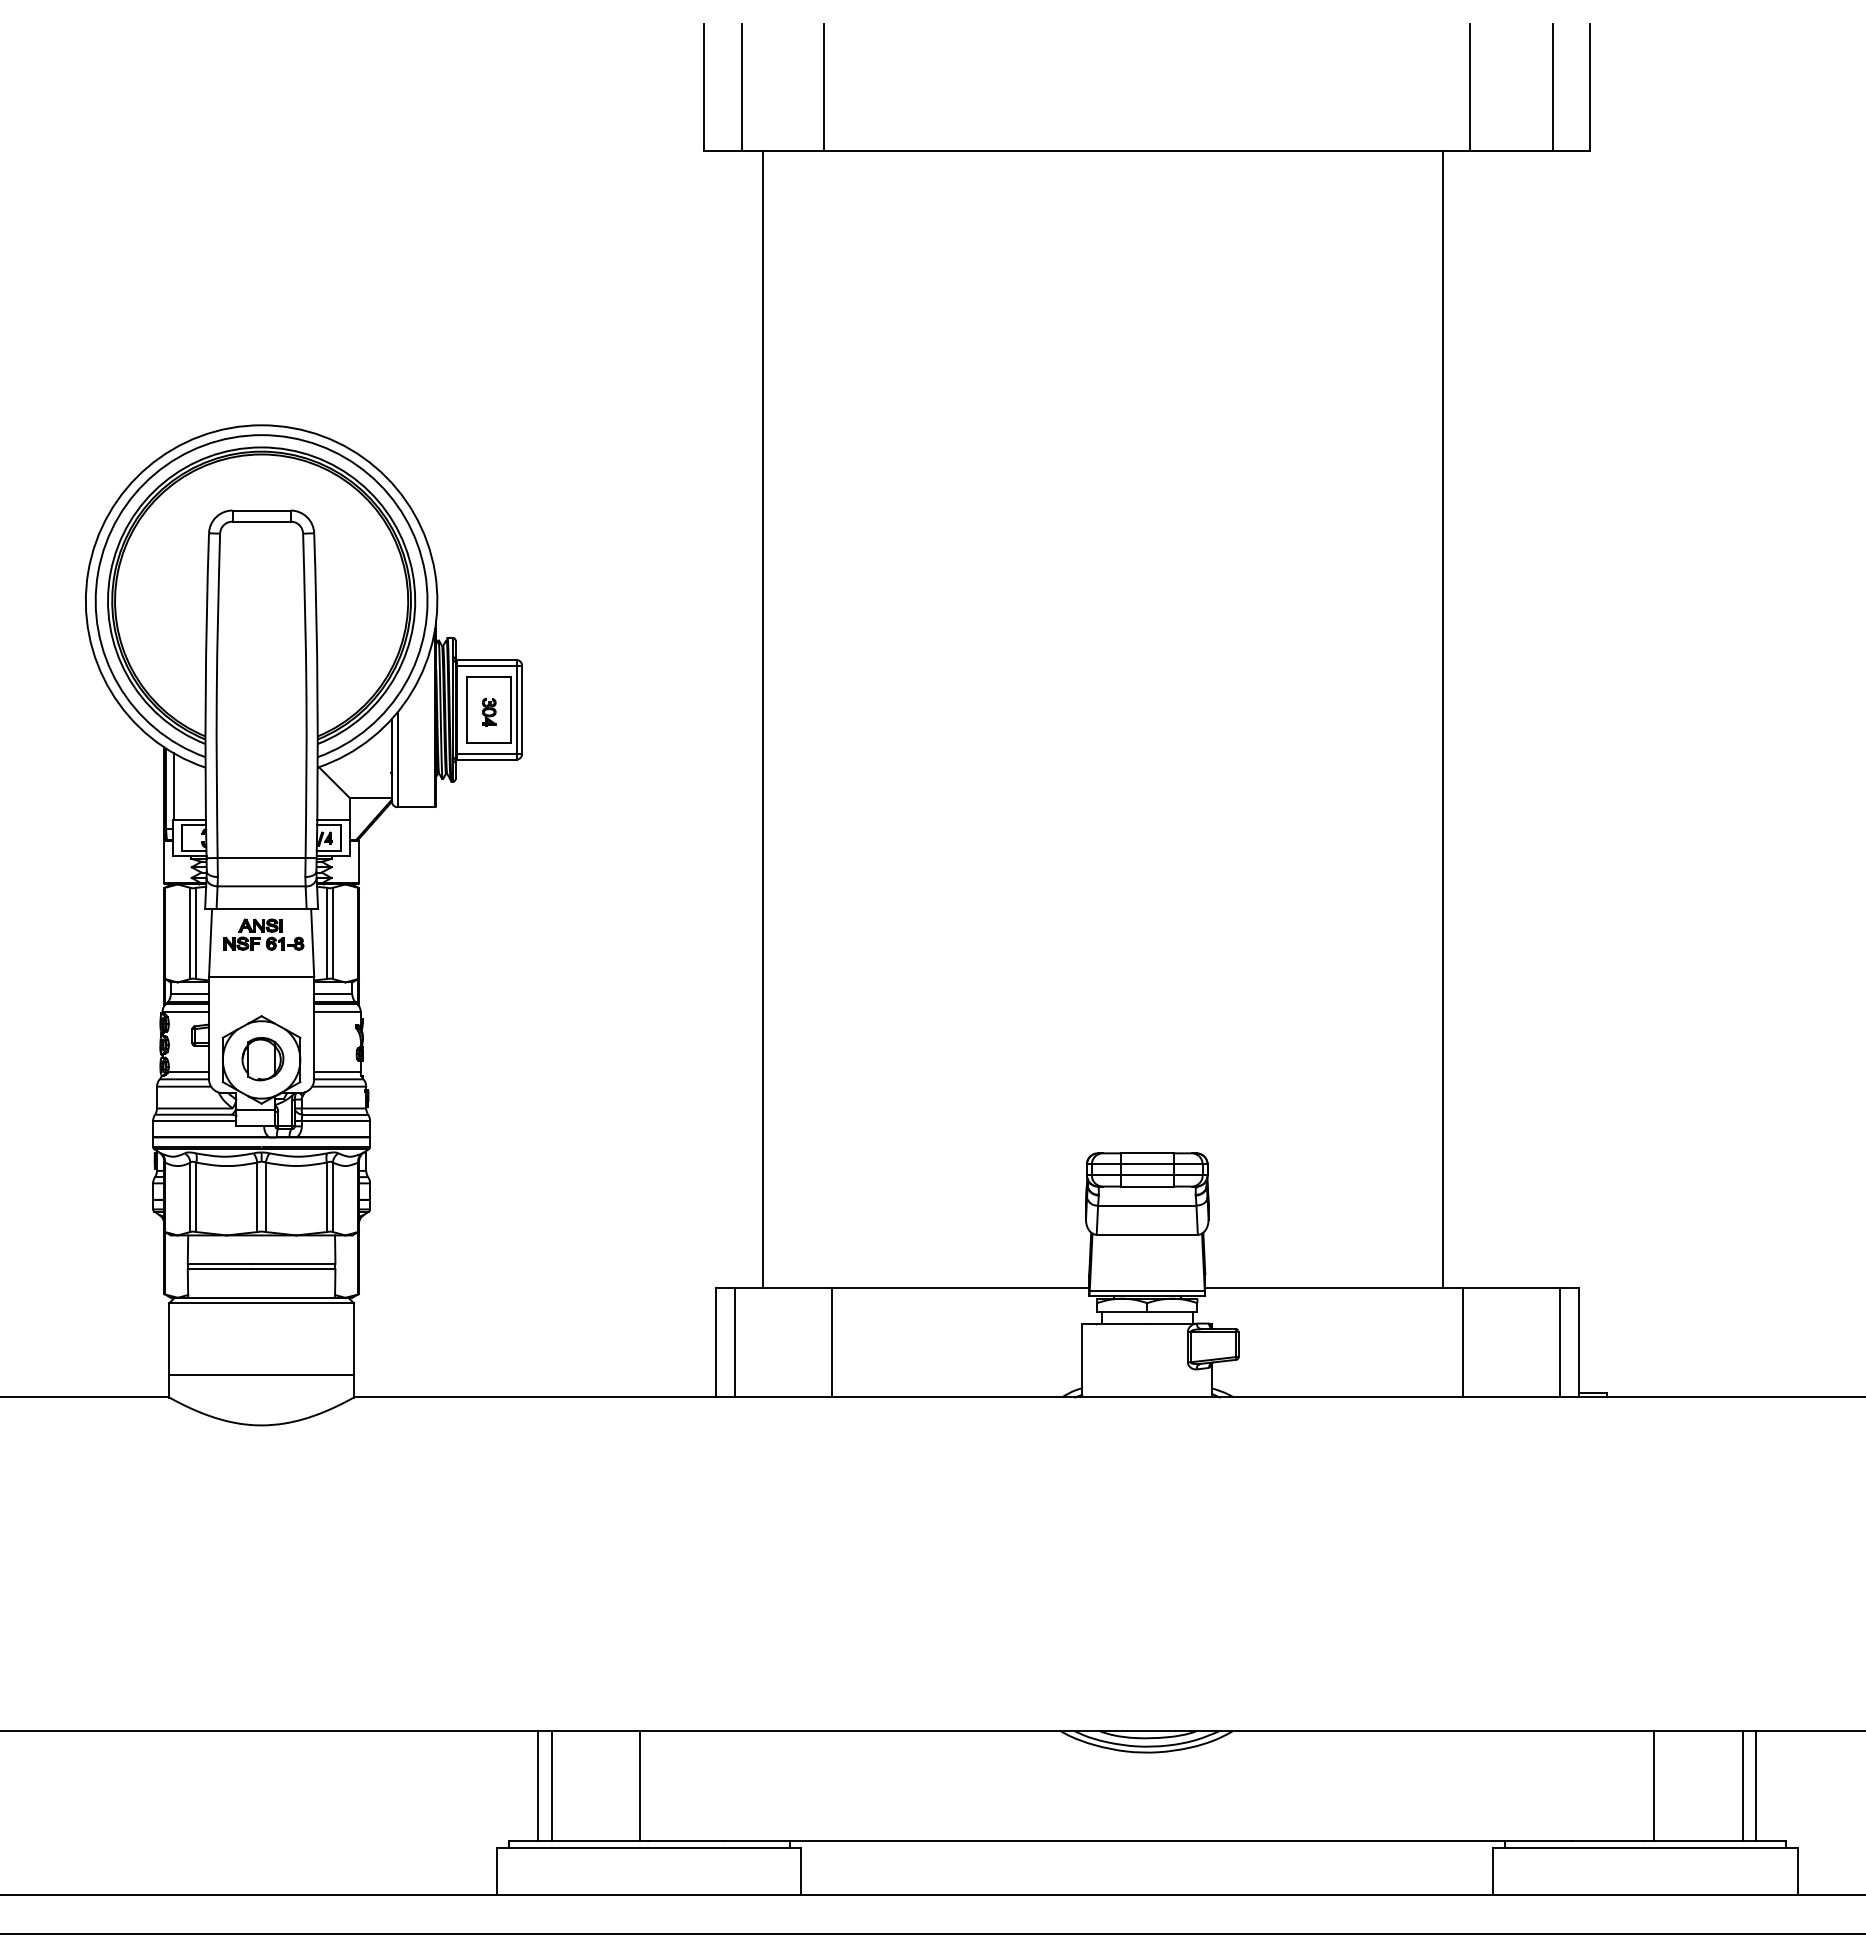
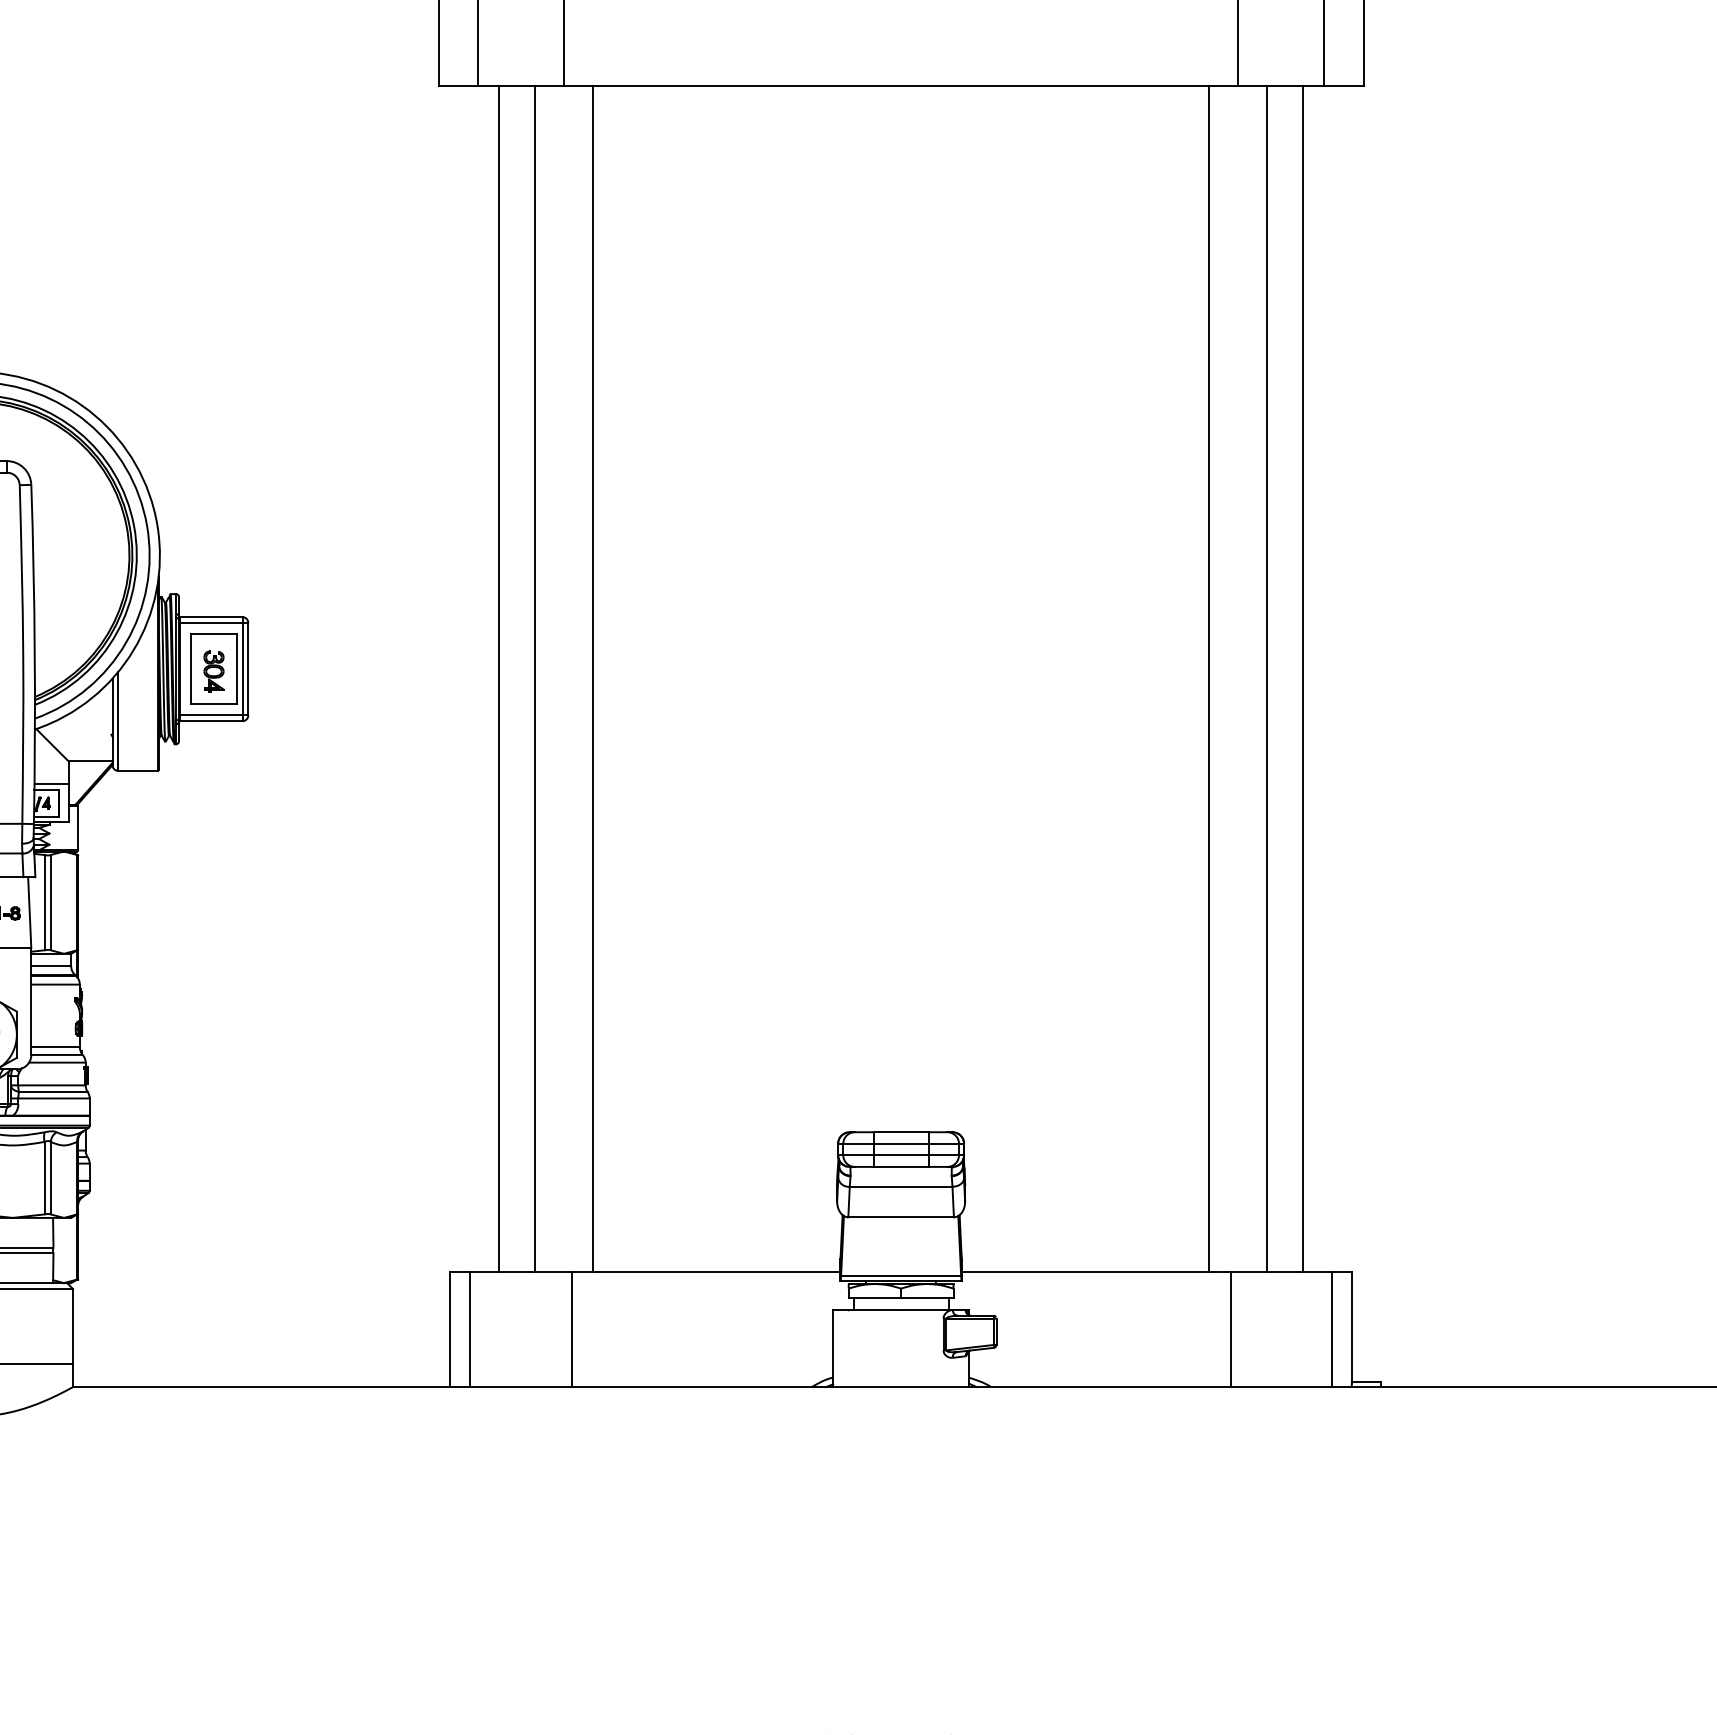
part: (489, 712) -> (214, 671), size x1.43
line: (796, 719) -> (534, 679), added
line: (852, 719) -> (593, 679), added
line: (1497, 719) -> (1266, 679), added
line: (1532, 719) -> (1303, 679), added

